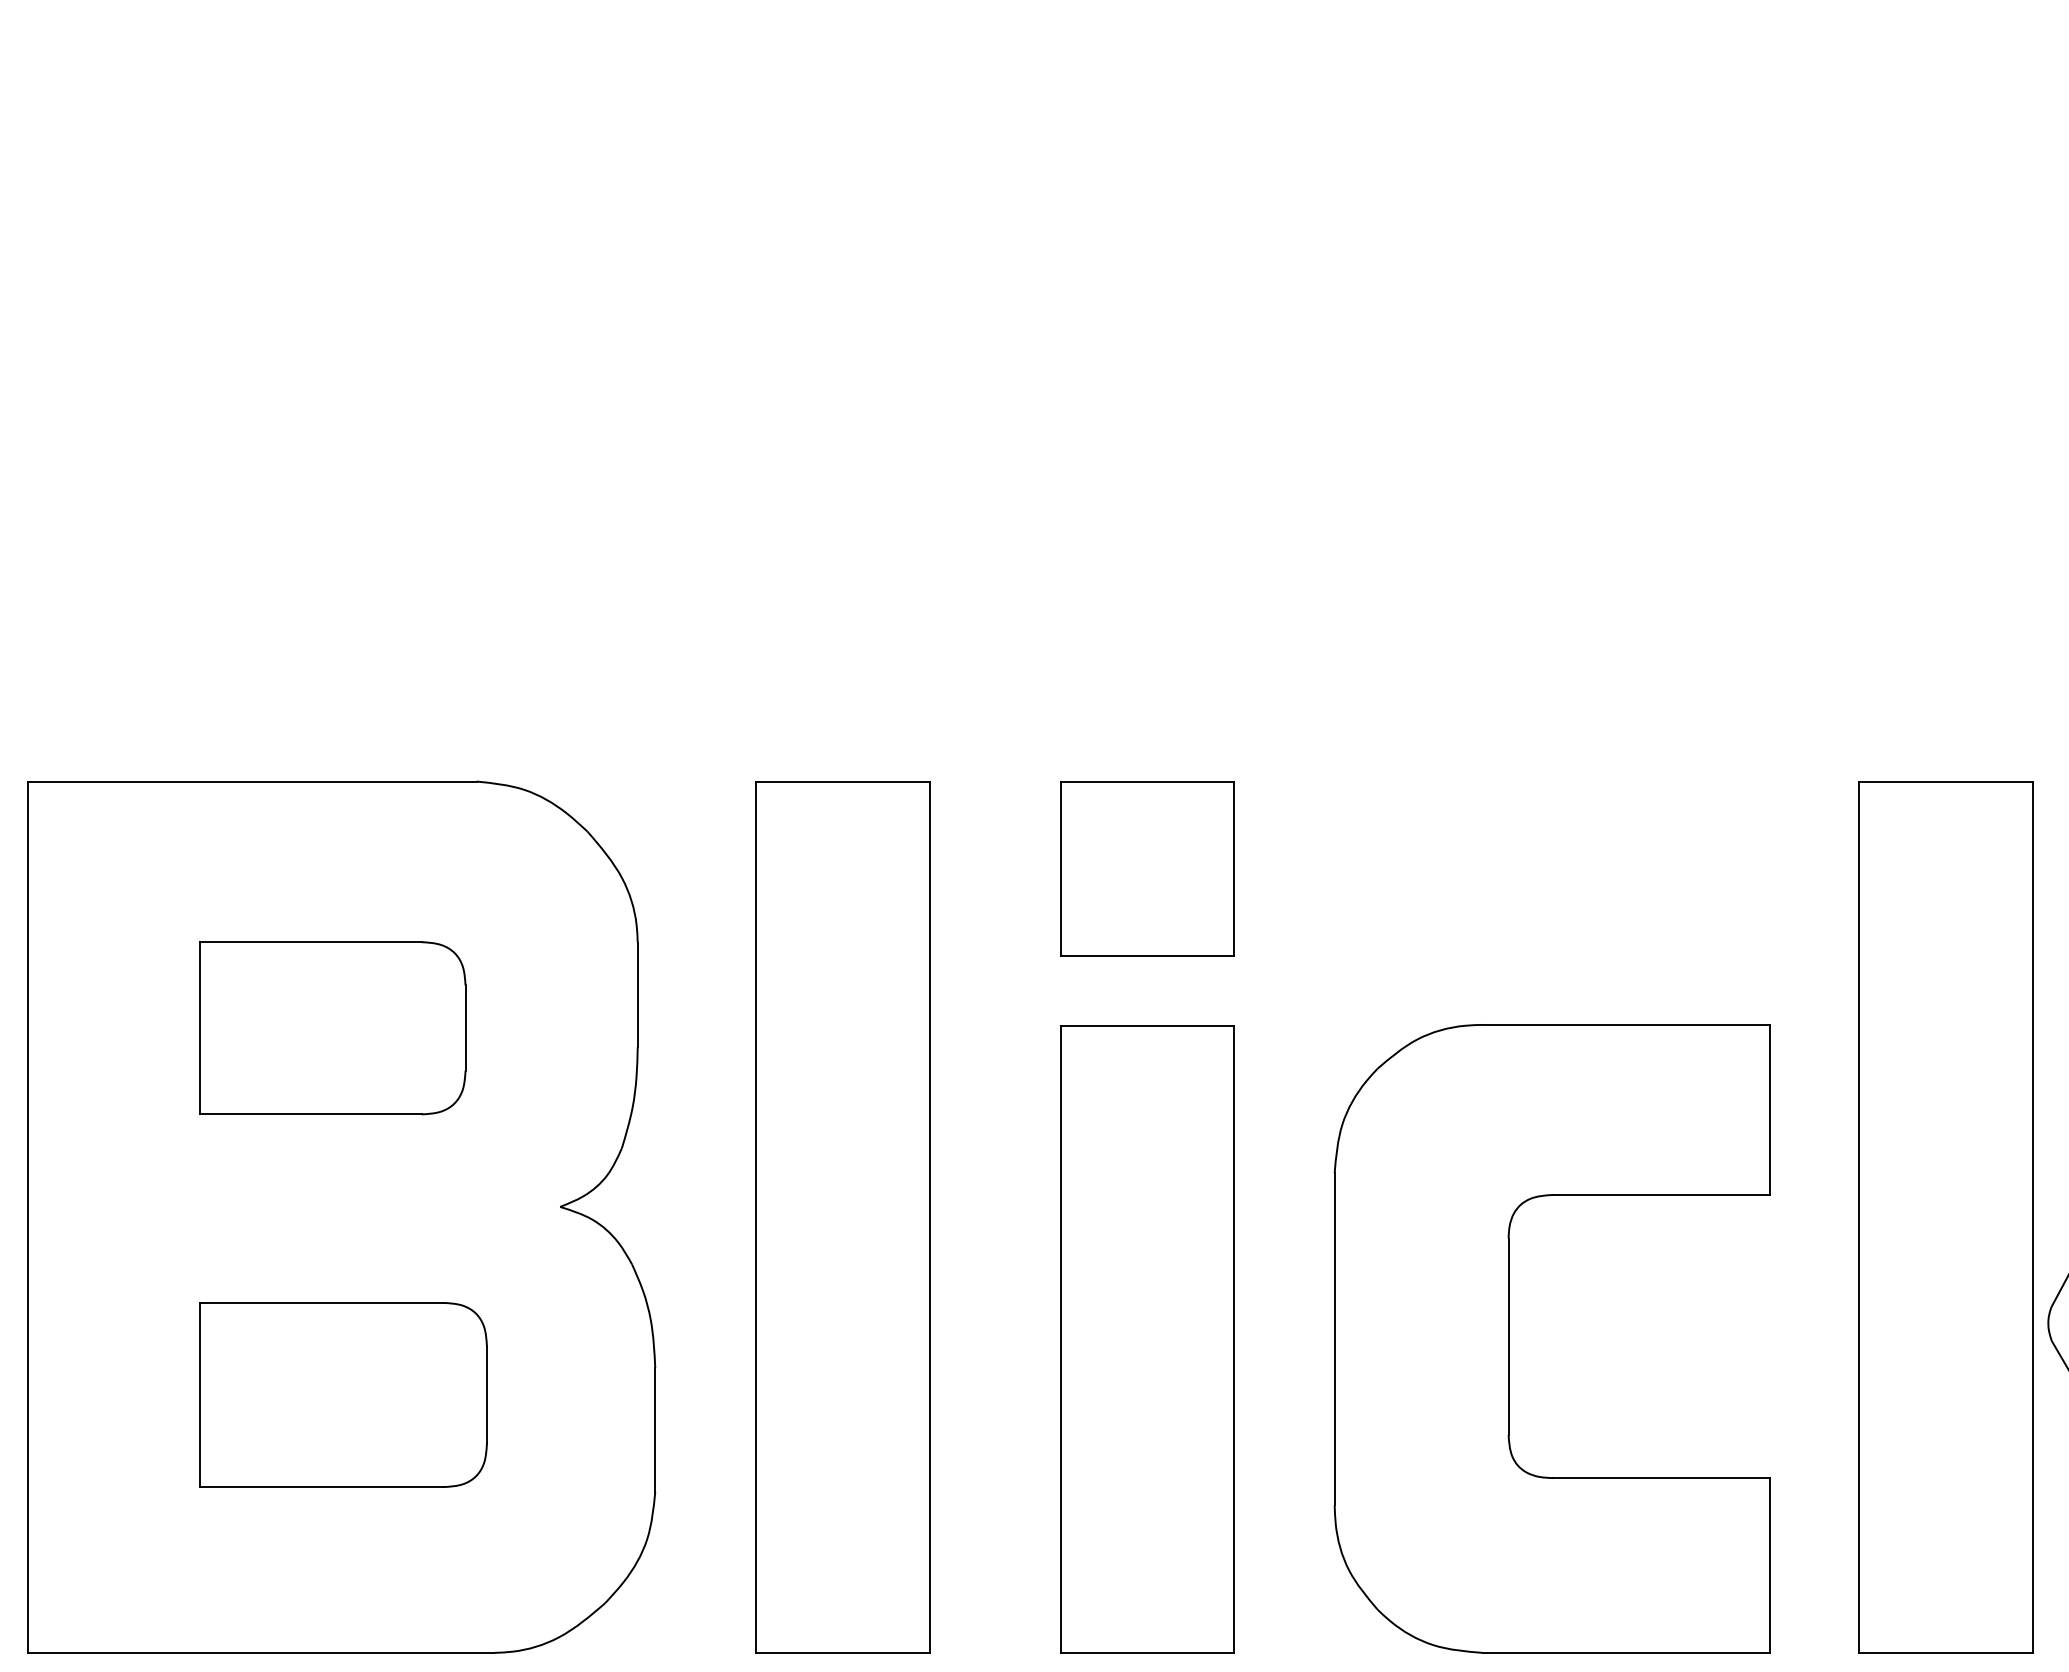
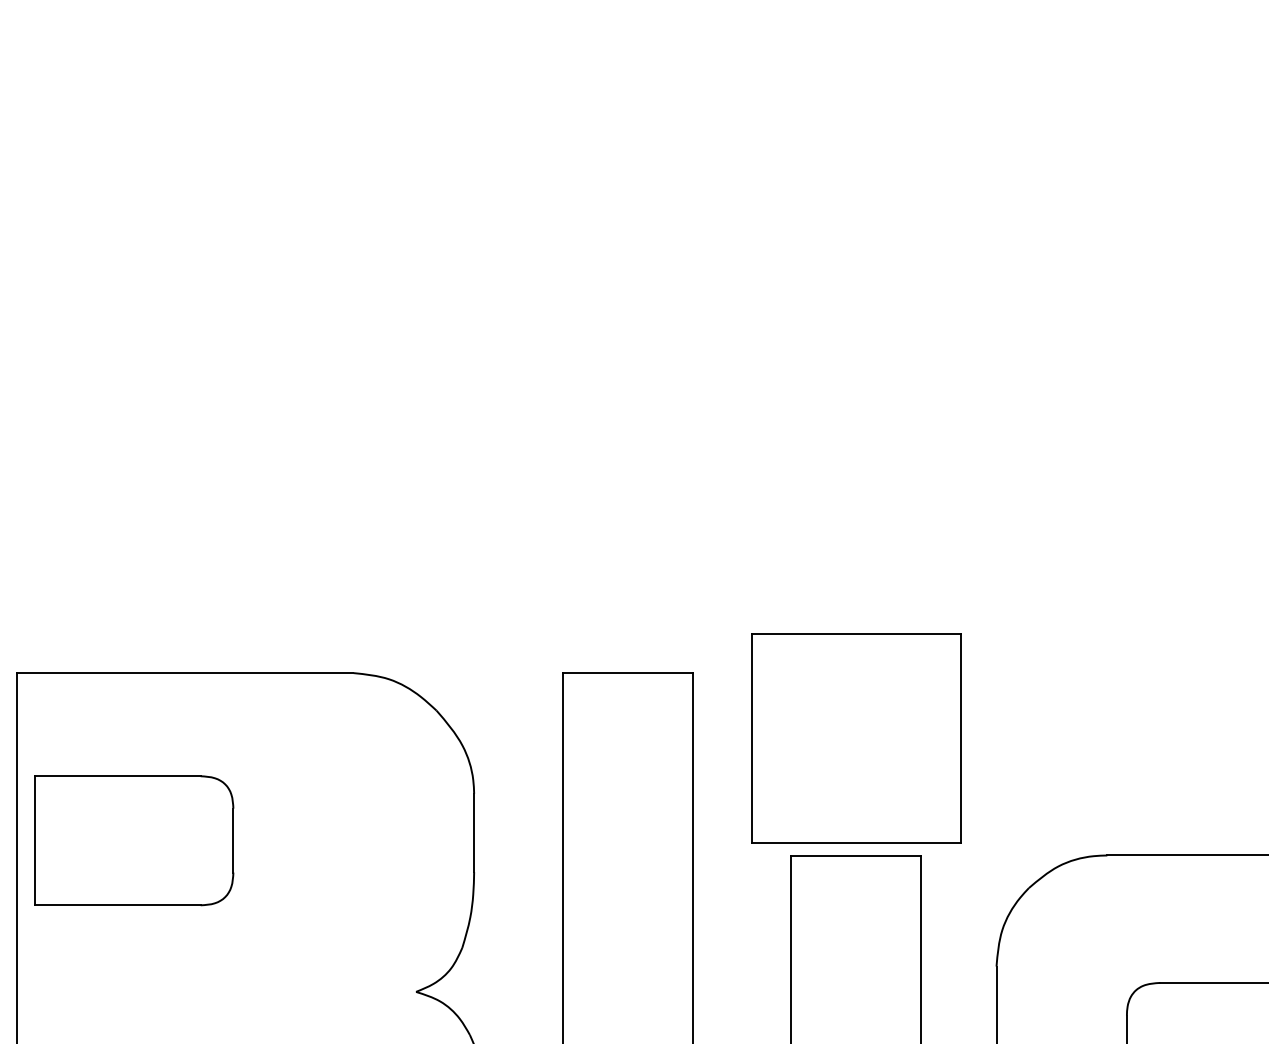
part: (1147, 868) -> (856, 738), size x1.6
part: (332, 1028) -> (133, 840), moved

